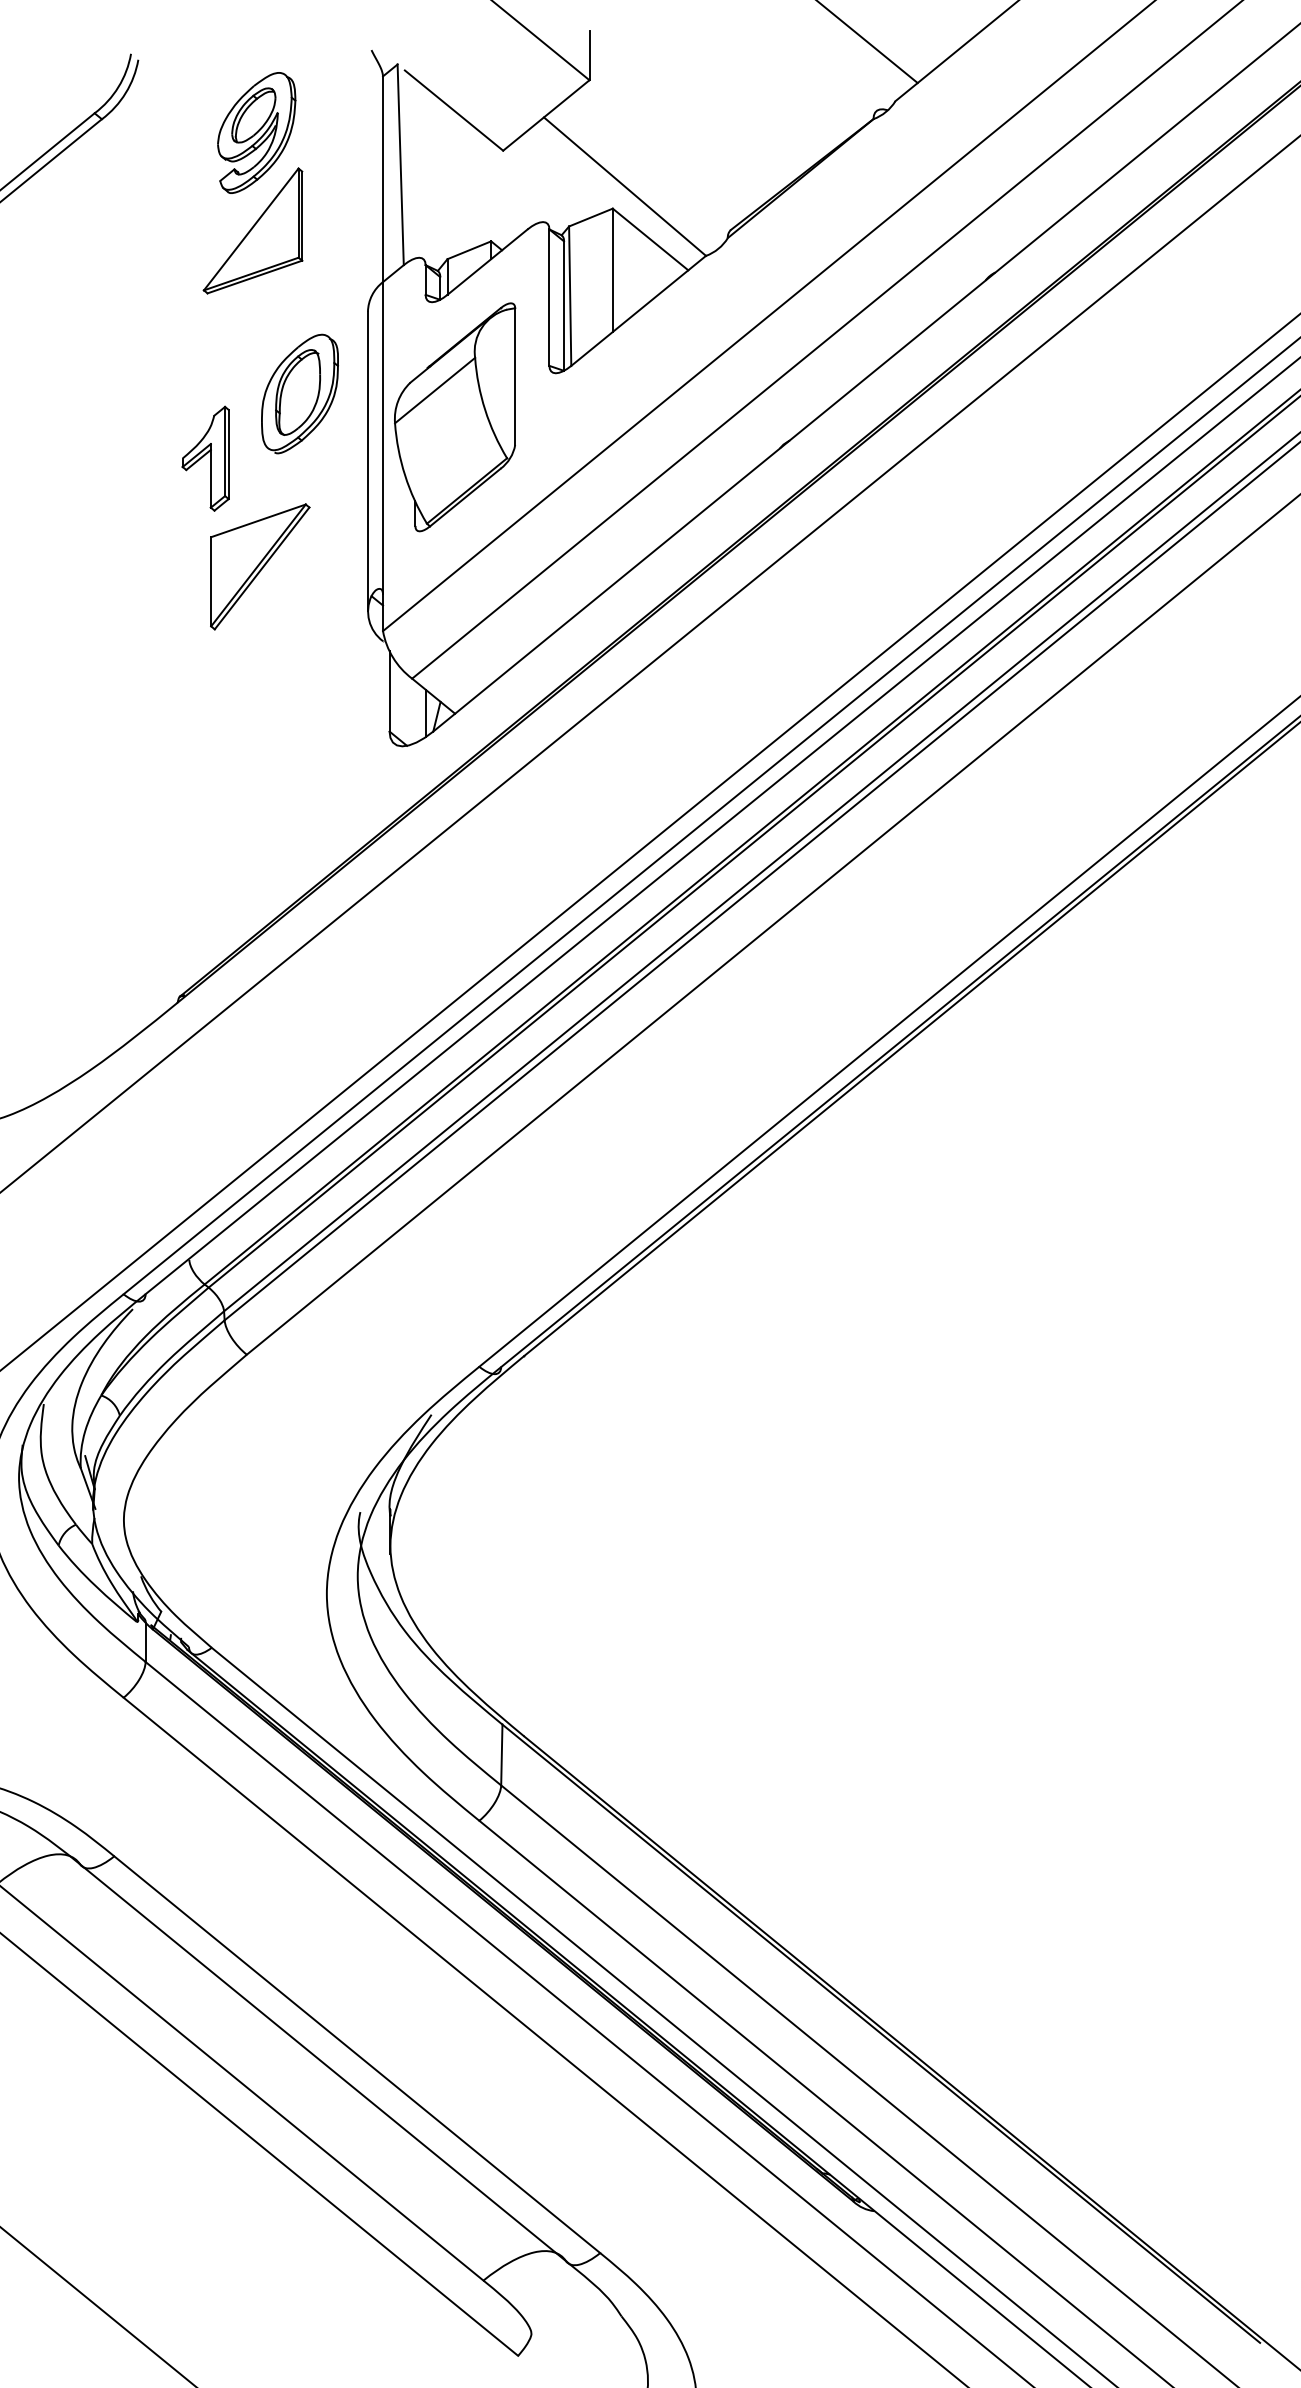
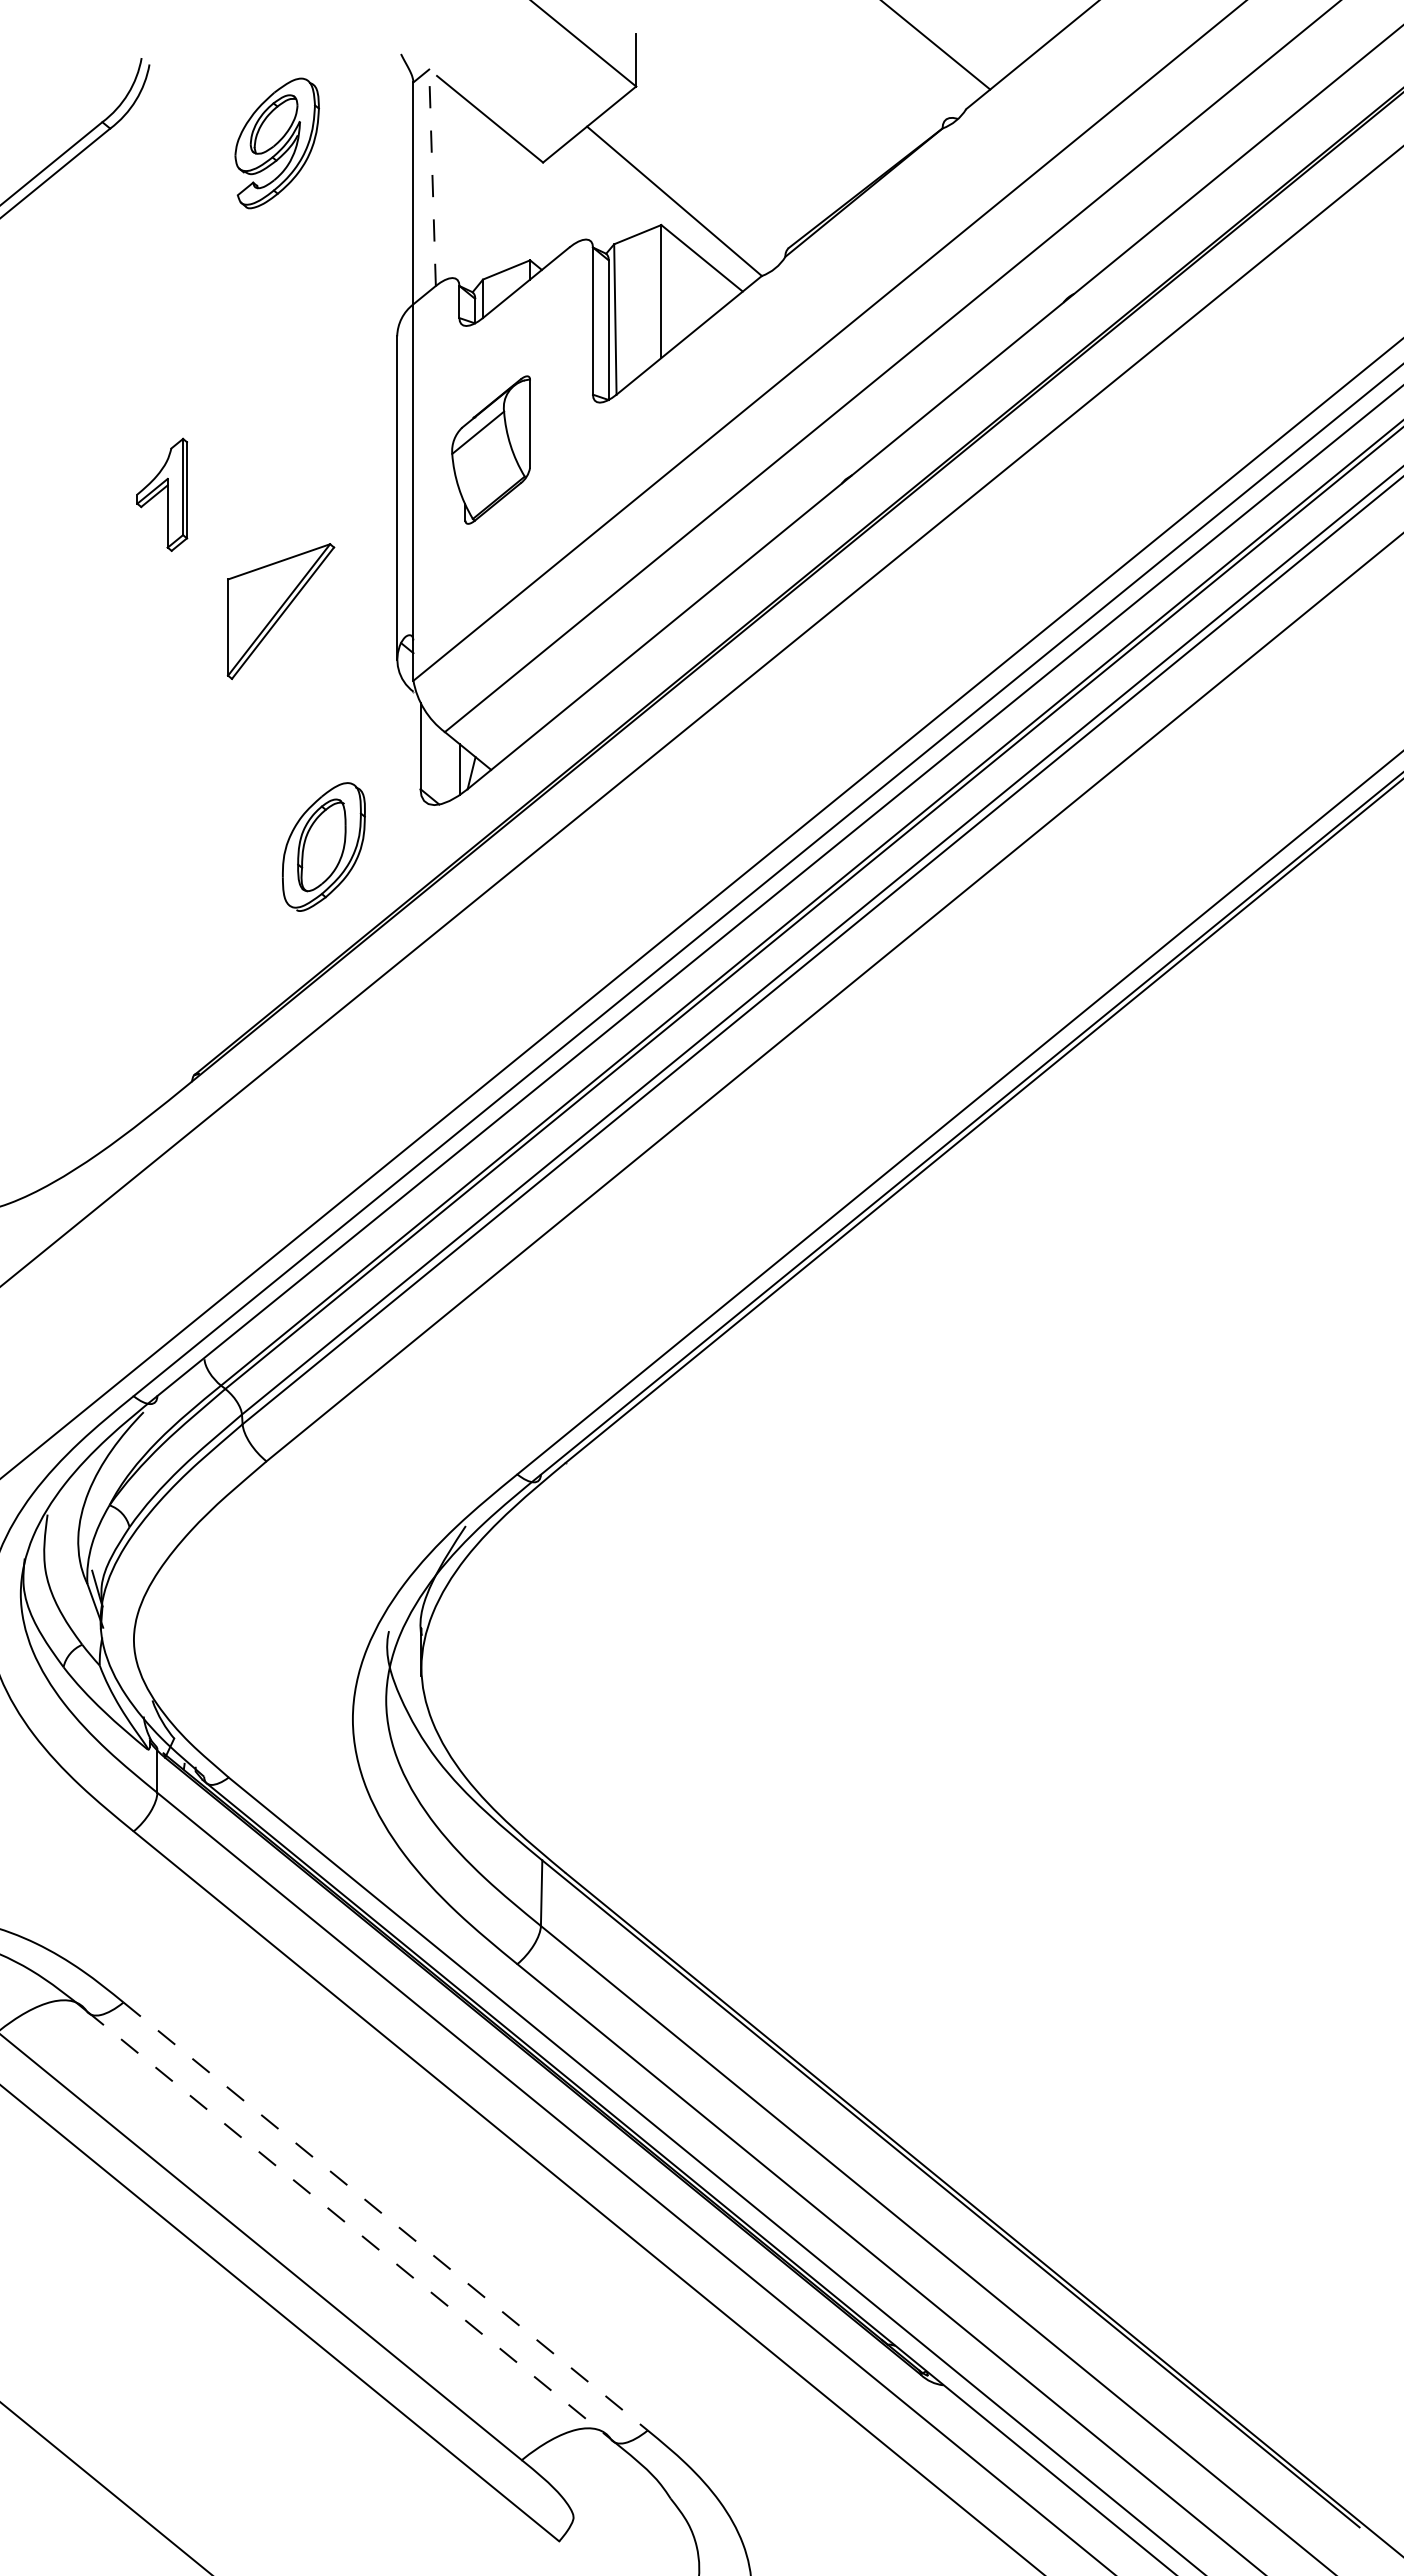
line: (400, 164) -> (432, 177), solid -> dashed
part: (253, 230) -> (273, 248), removed
part: (299, 393) -> (323, 846), moved
part: (454, 416) -> (490, 449), size x0.6
part: (206, 458) -> (162, 494), moved
line: (358, 2054) -> (386, 2216), solid -> dashed
line: (323, 2063) -> (349, 2225), solid -> dashed

